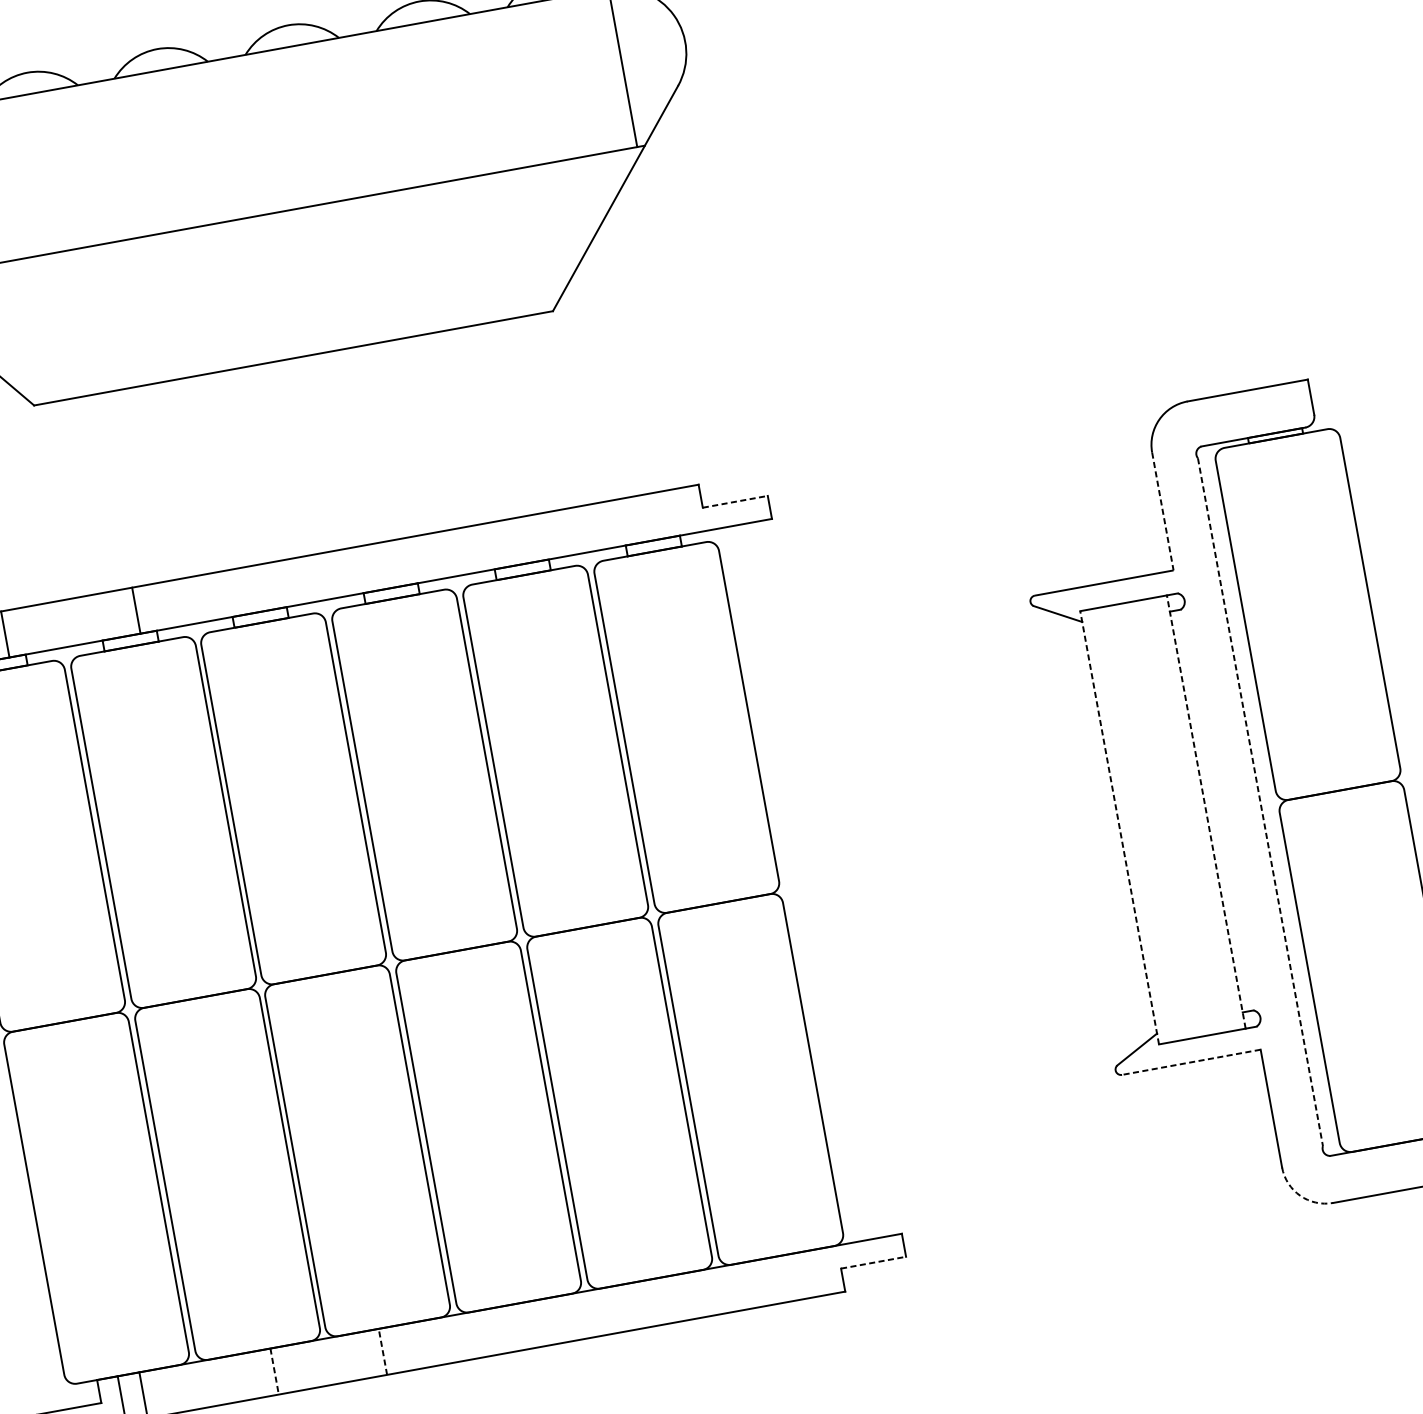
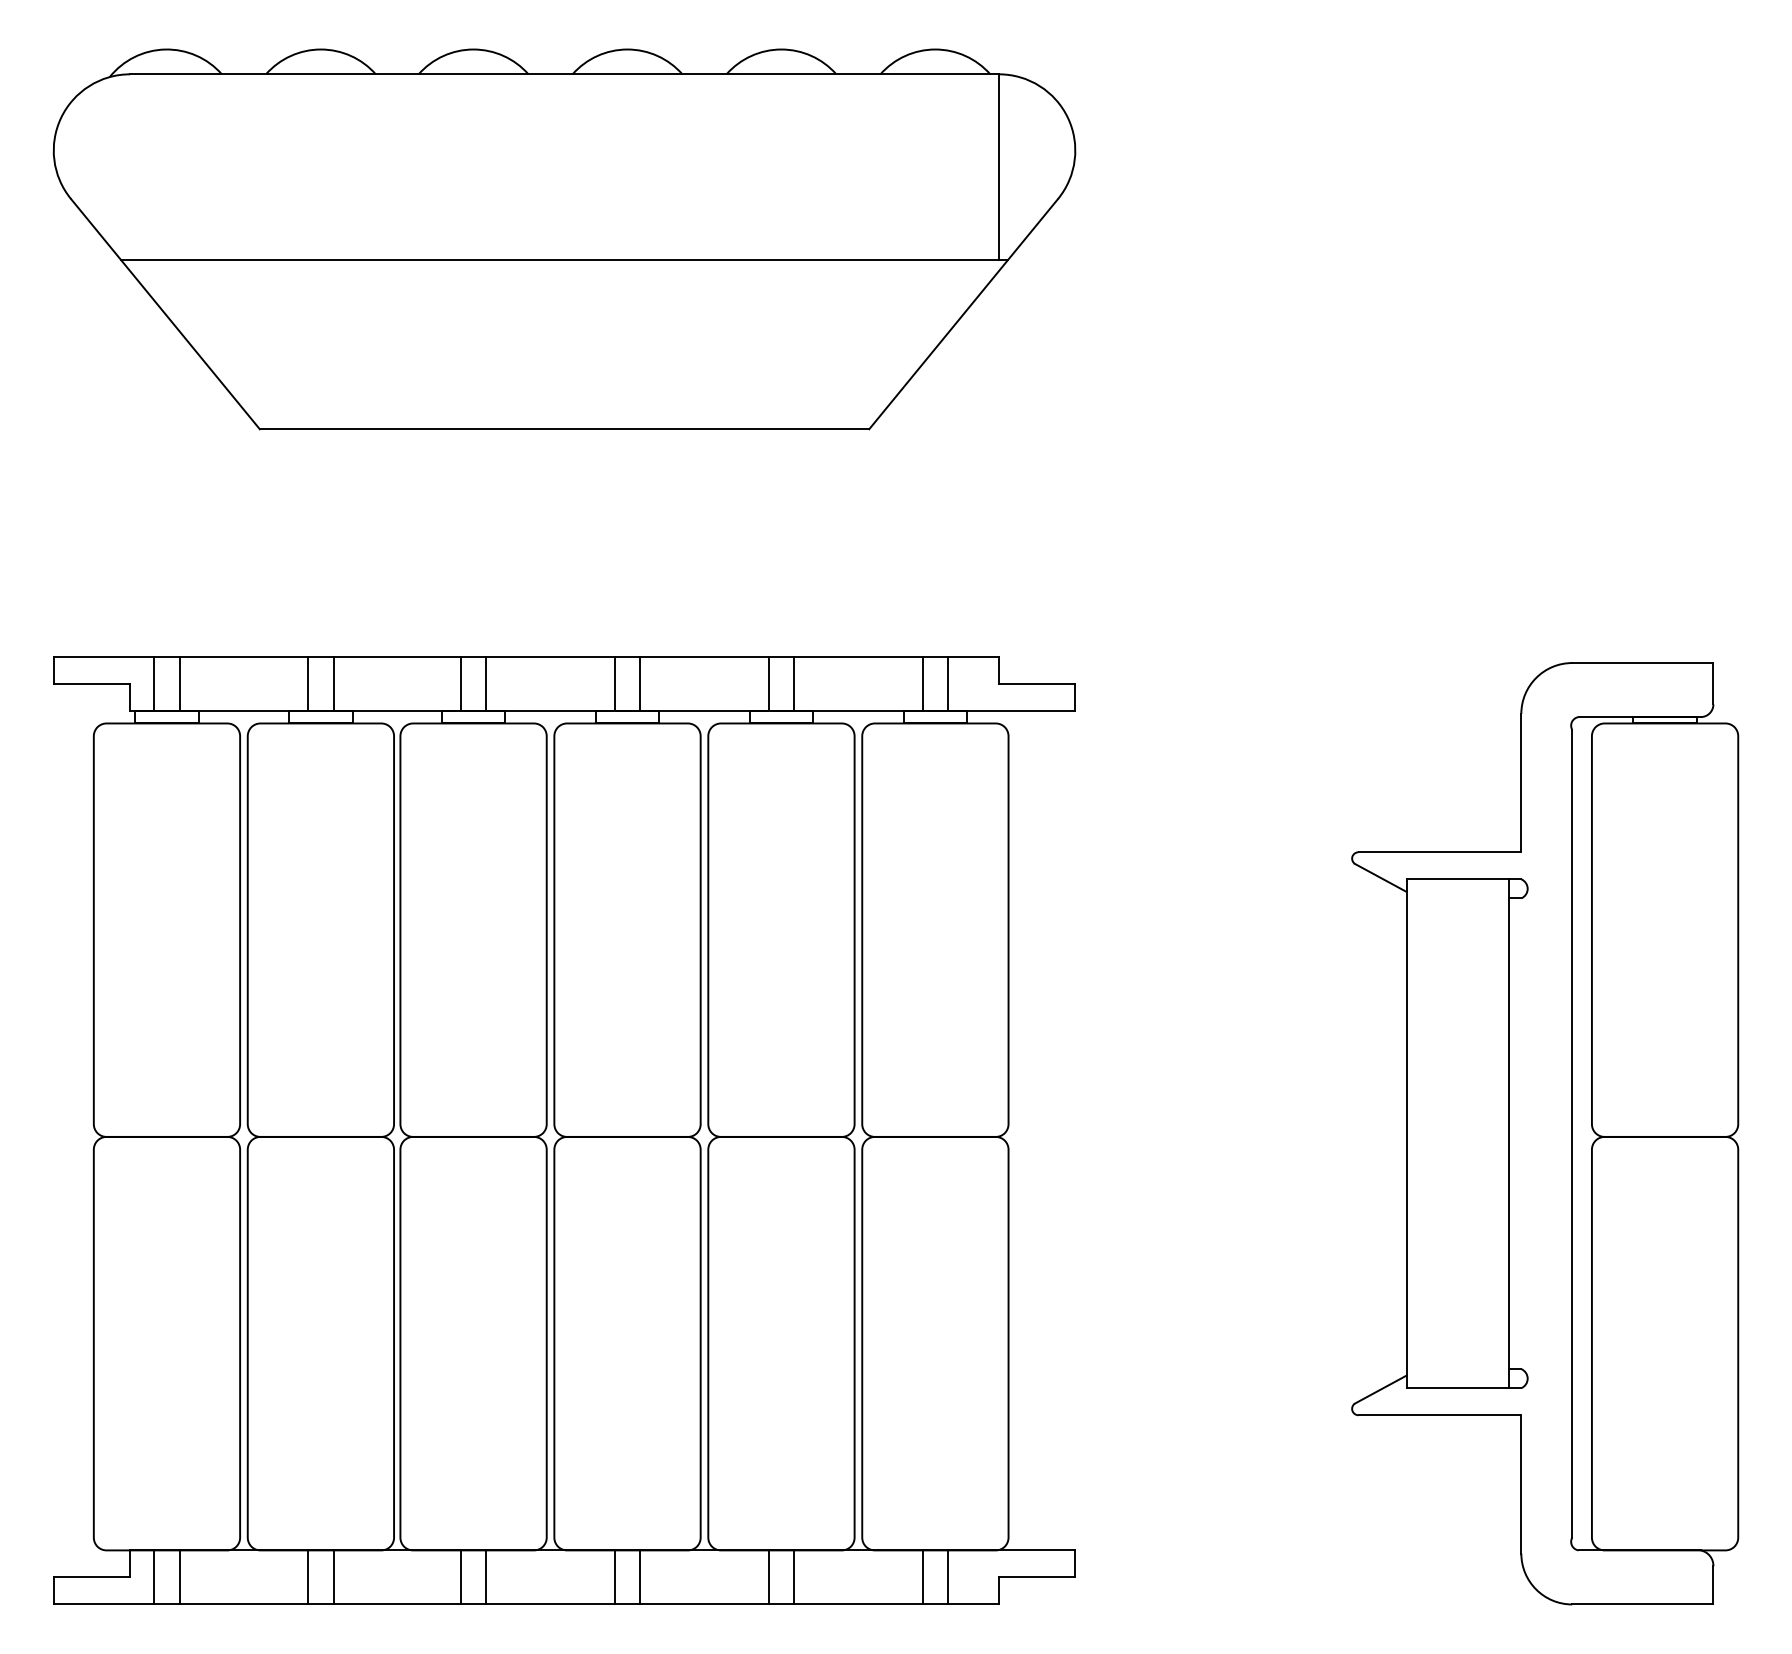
line: (735, 501) -> (1037, 683), dashed -> solid
line: (1163, 511) -> (1521, 783), dashed -> solid
line: (659, 515) -> (948, 683), added
line: (637, 519) -> (922, 683), added
line: (528, 539) -> (794, 683), added
line: (506, 543) -> (768, 683), added
line: (397, 563) -> (640, 683), added
line: (375, 567) -> (614, 683), added
line: (266, 586) -> (486, 683), added
line: (244, 590) -> (460, 683), added
line: (114, 614) -> (308, 683), added
line: (1260, 801) -> (1572, 1133), dashed -> solid
line: (1206, 811) -> (1508, 1133), dashed -> solid
line: (1119, 827) -> (1406, 1133), dashed -> solid
line: (1191, 1062) -> (1439, 1415), dashed -> solid
arc: (1300, 1195) -> (1536, 1589), dashed -> solid
line: (873, 1262) -> (1037, 1577), dashed -> solid
line: (798, 1276) -> (948, 1577), added
line: (775, 1280) -> (922, 1577), added
line: (666, 1300) -> (794, 1577), added
line: (644, 1304) -> (768, 1577), added
line: (535, 1324) -> (640, 1577), added
line: (513, 1328) -> (614, 1577), added
line: (404, 1347) -> (486, 1577), added
line: (382, 1351) -> (460, 1576), dashed -> solid
line: (274, 1371) -> (333, 1577), dashed -> solid
line: (253, 1375) -> (308, 1577), added

